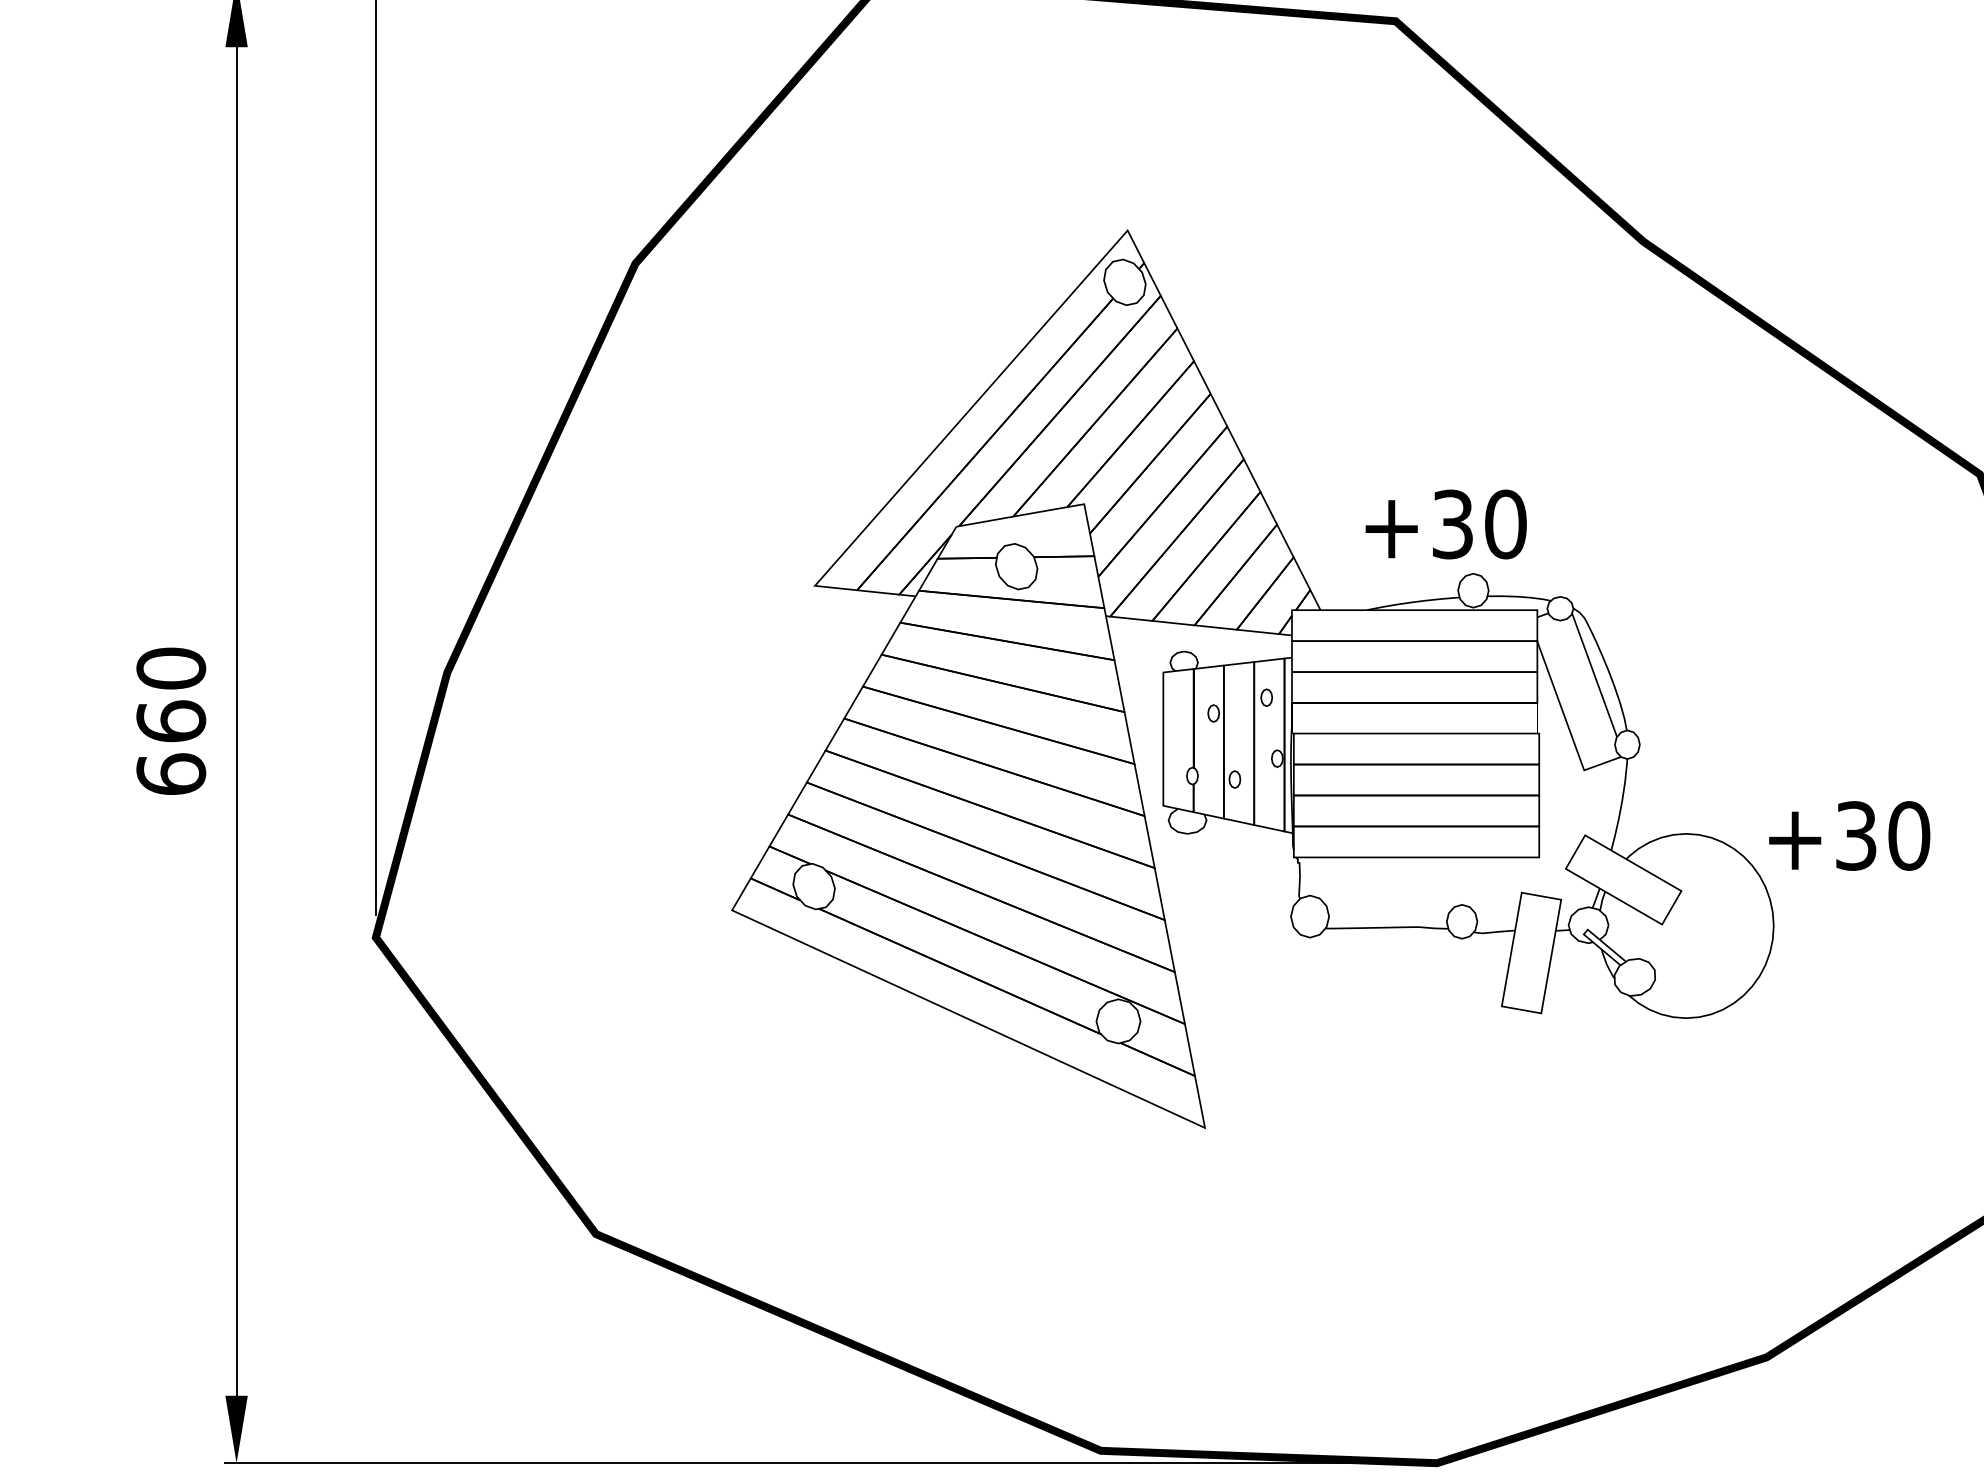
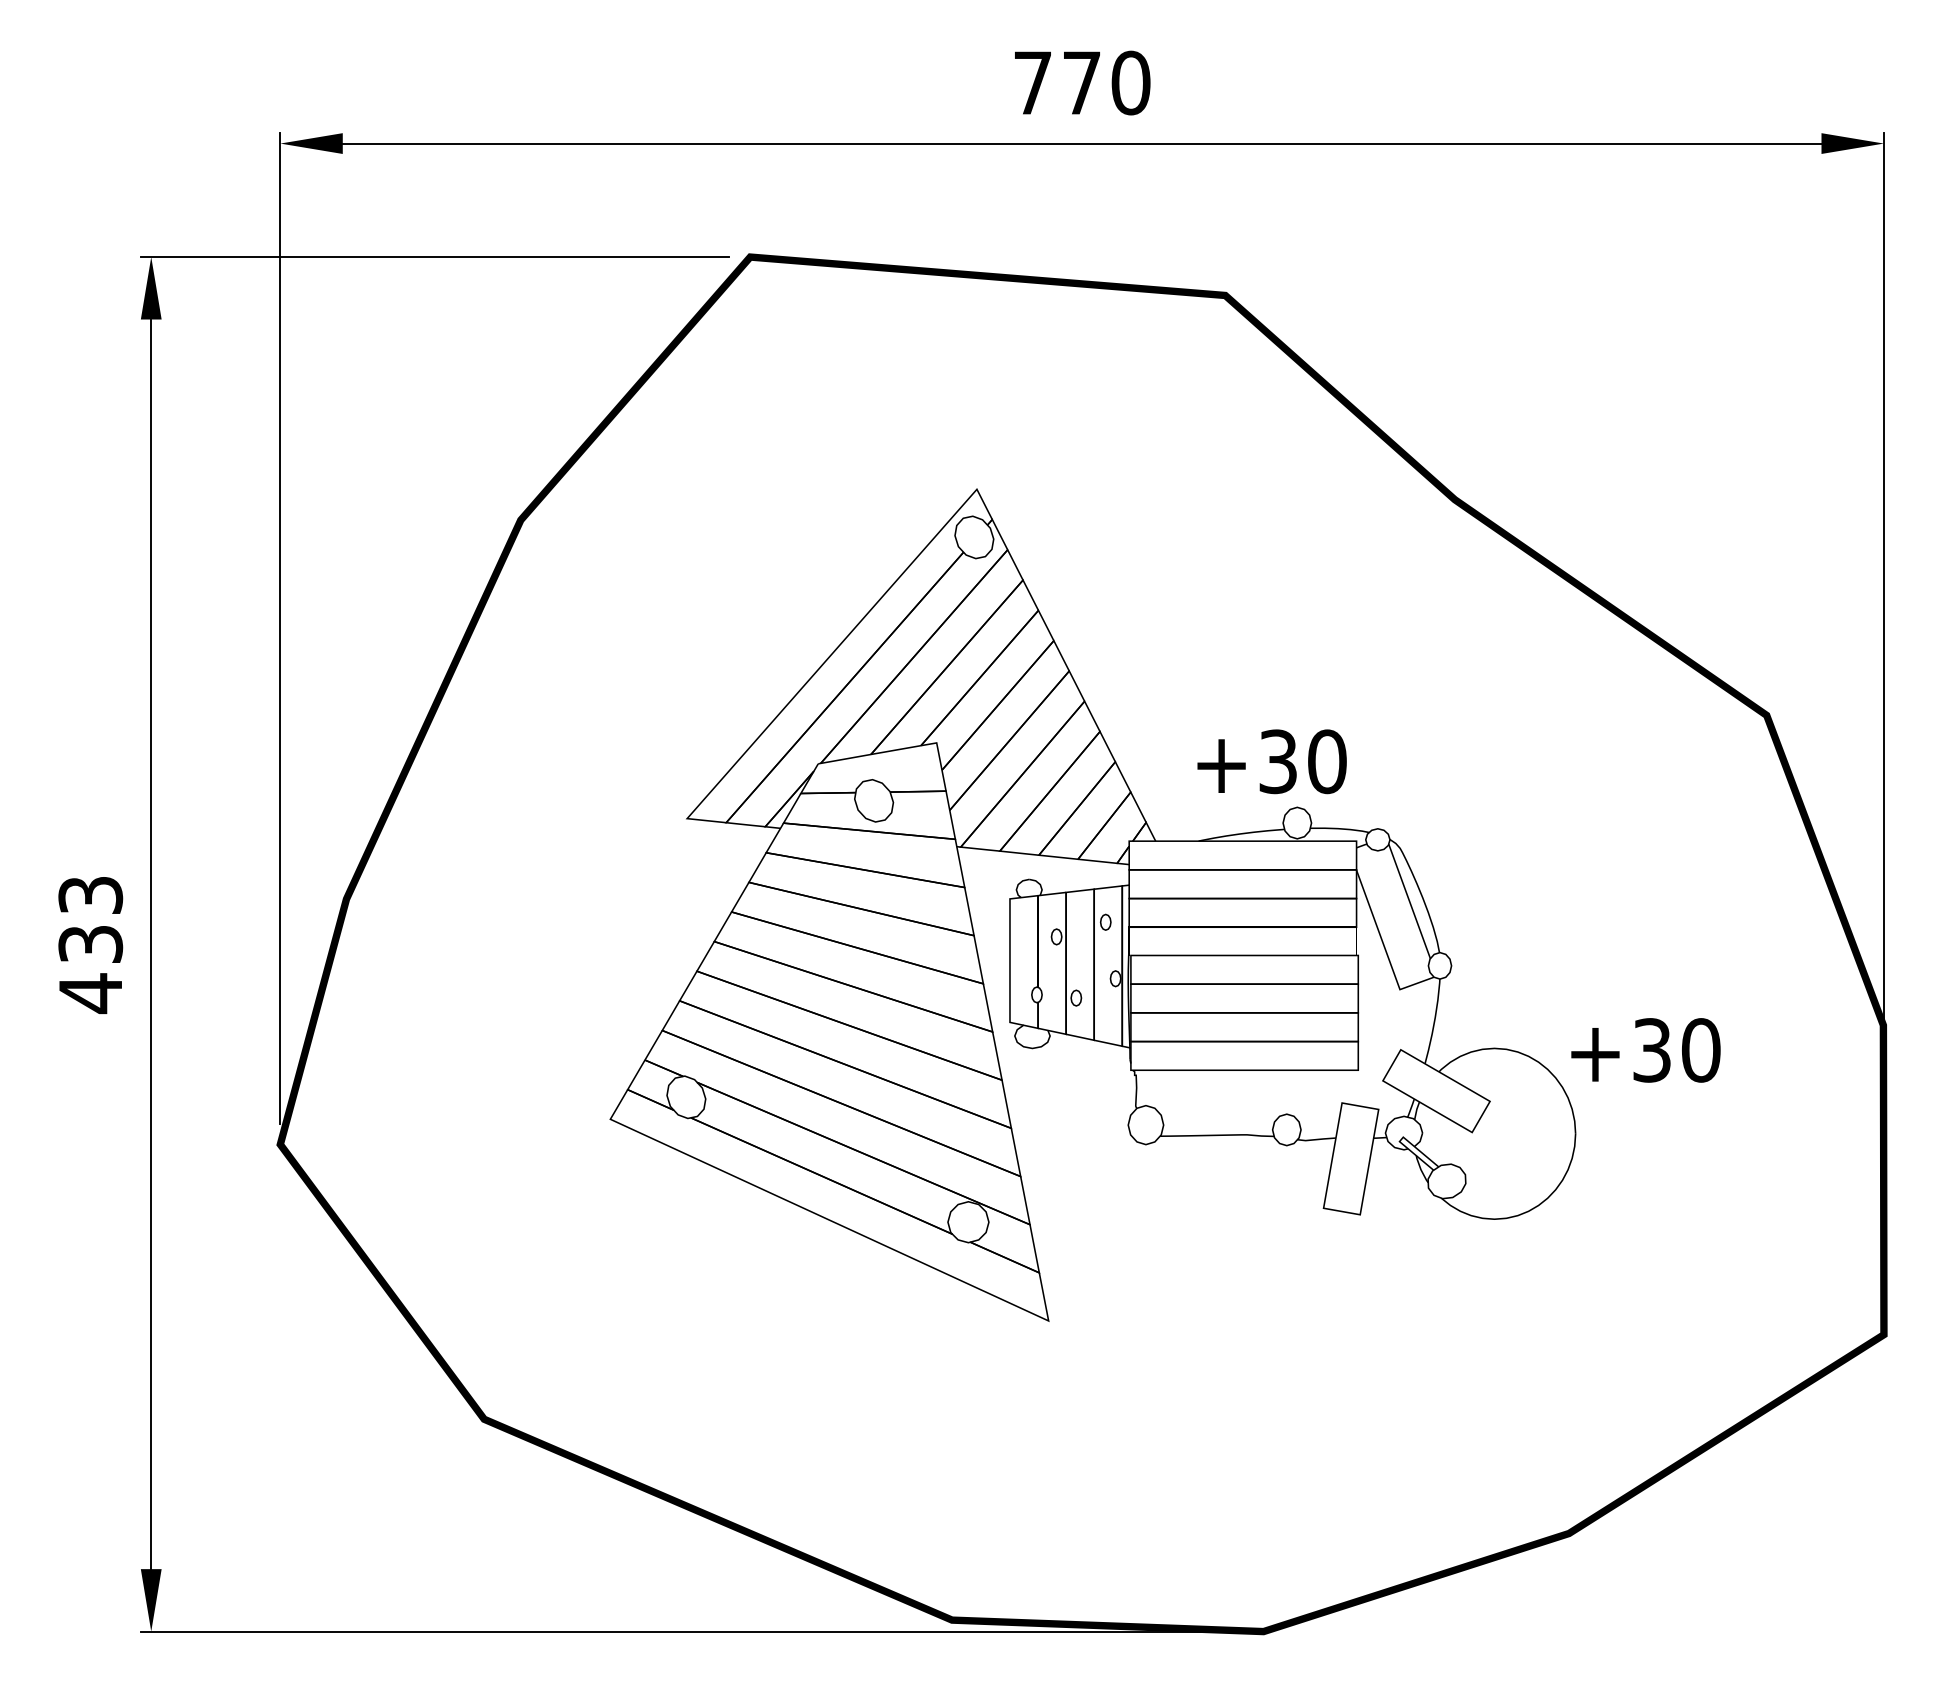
text: (171, 721) -> (90, 944), 660 -> 433

